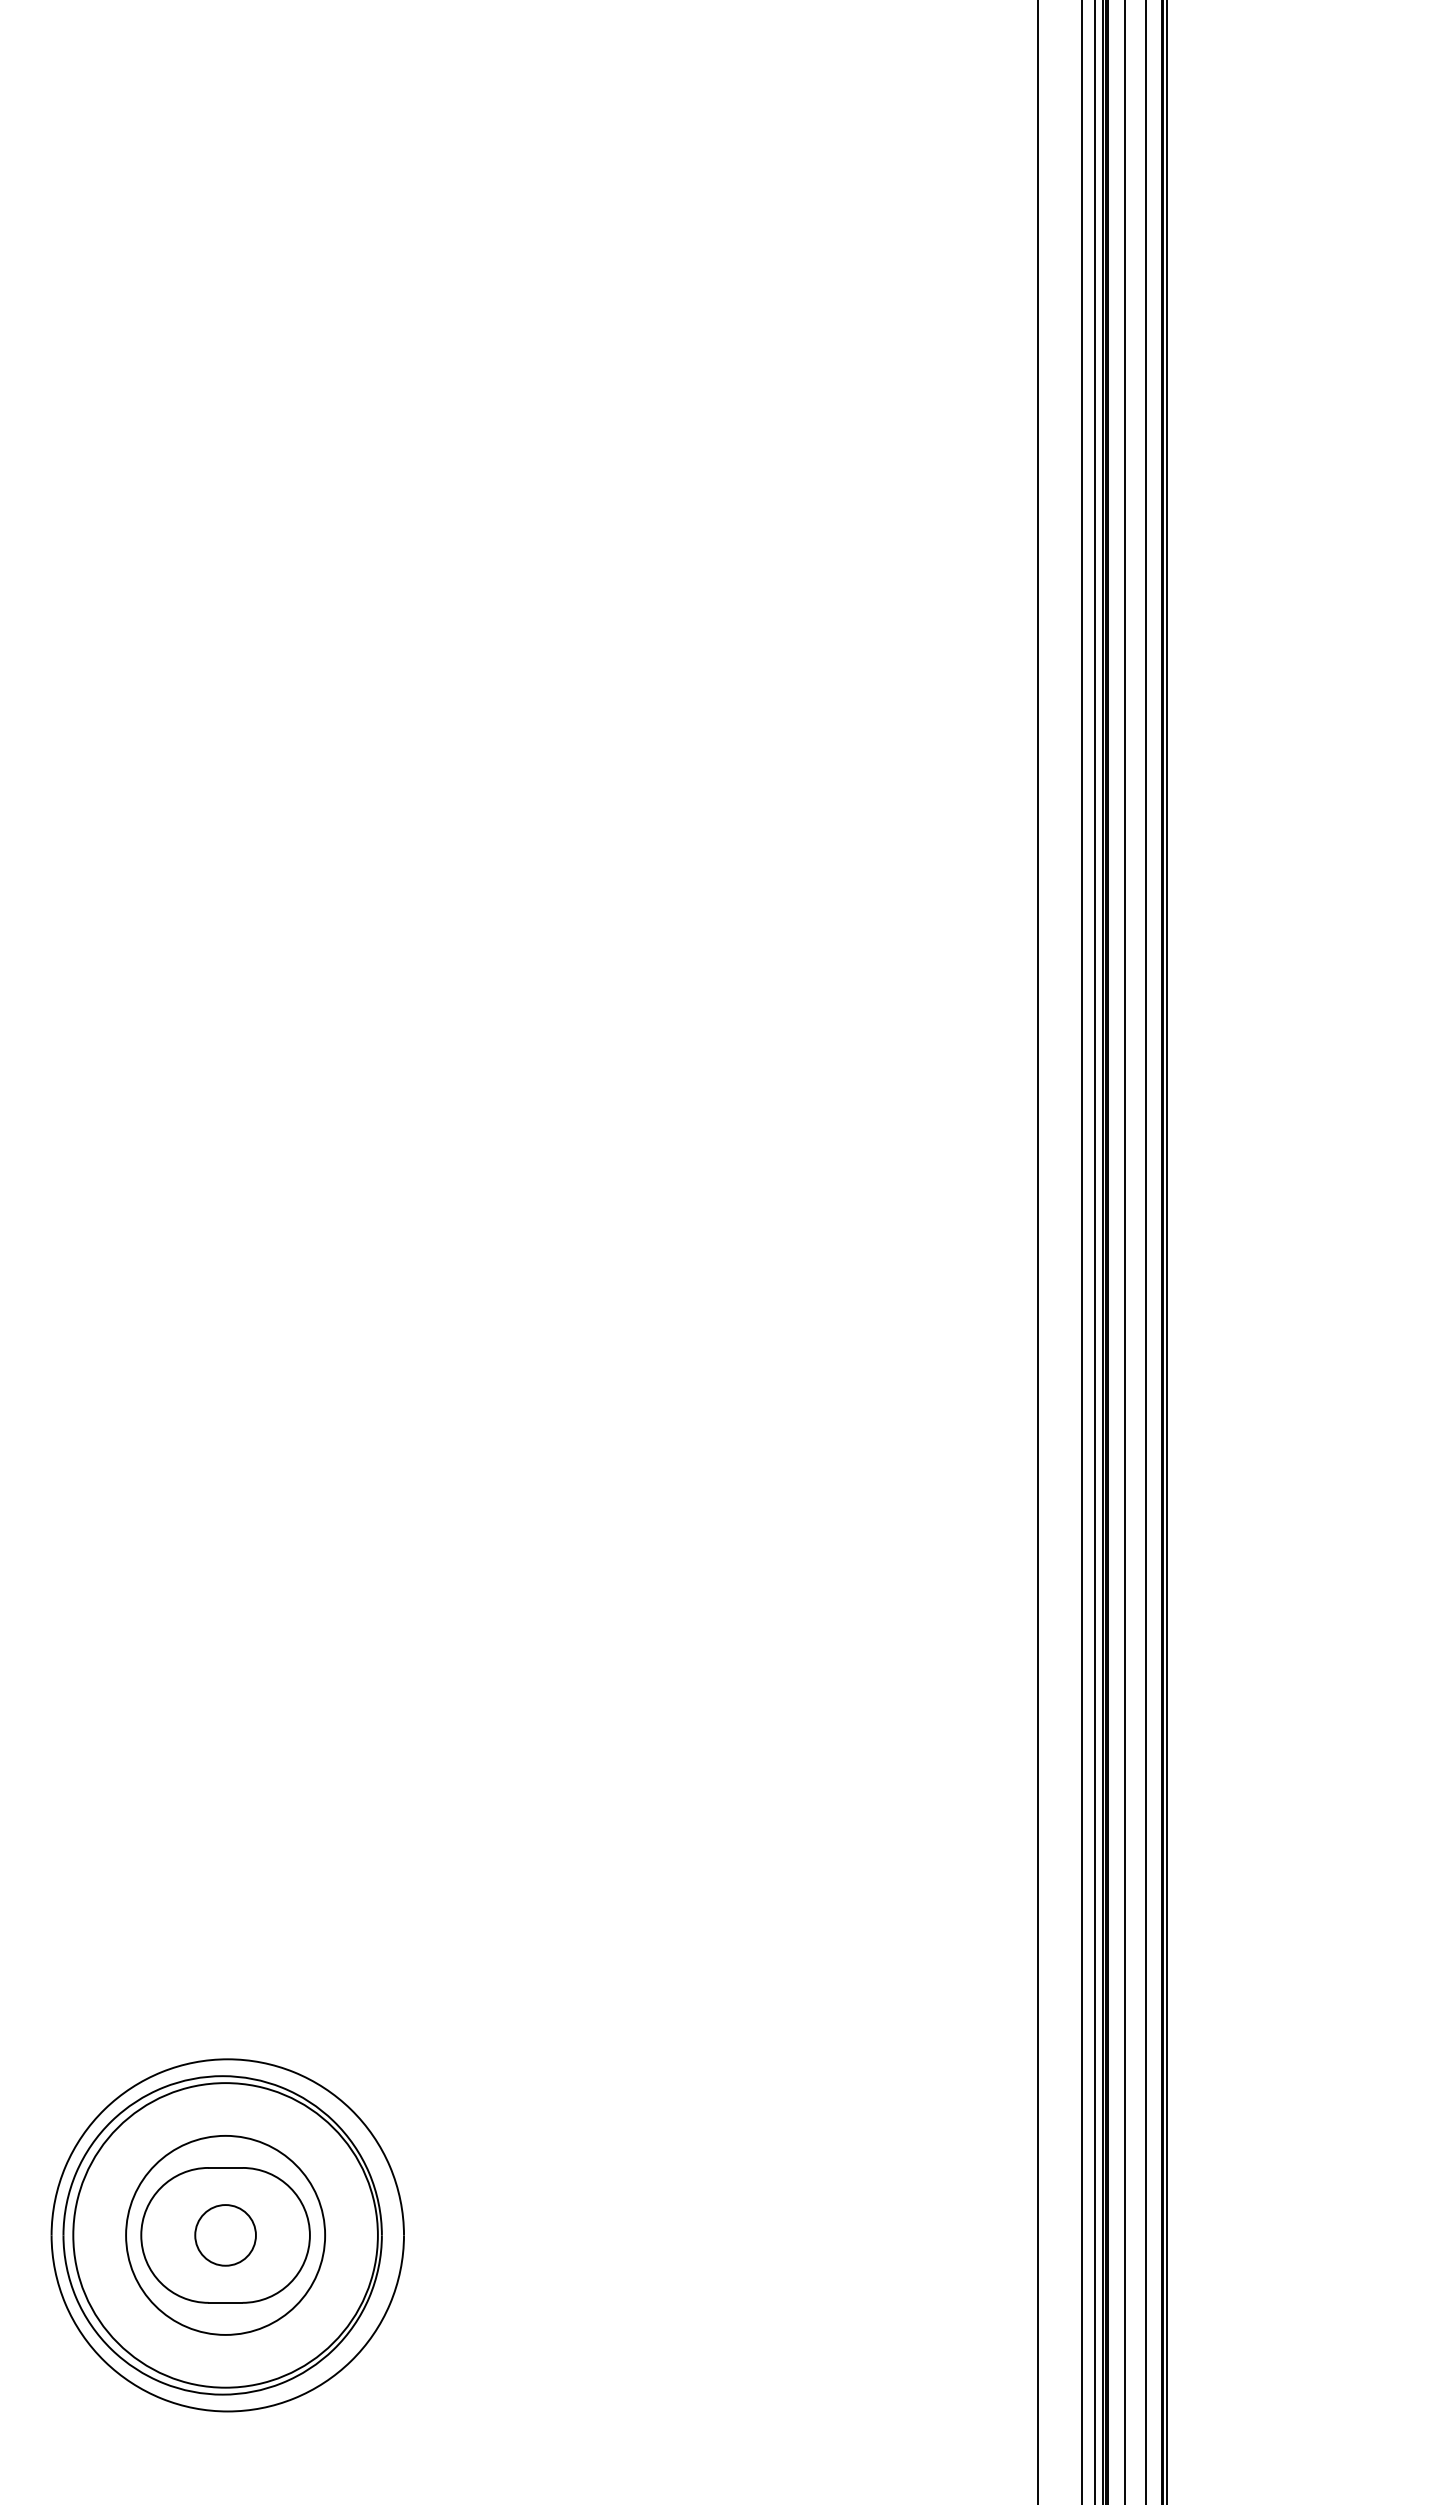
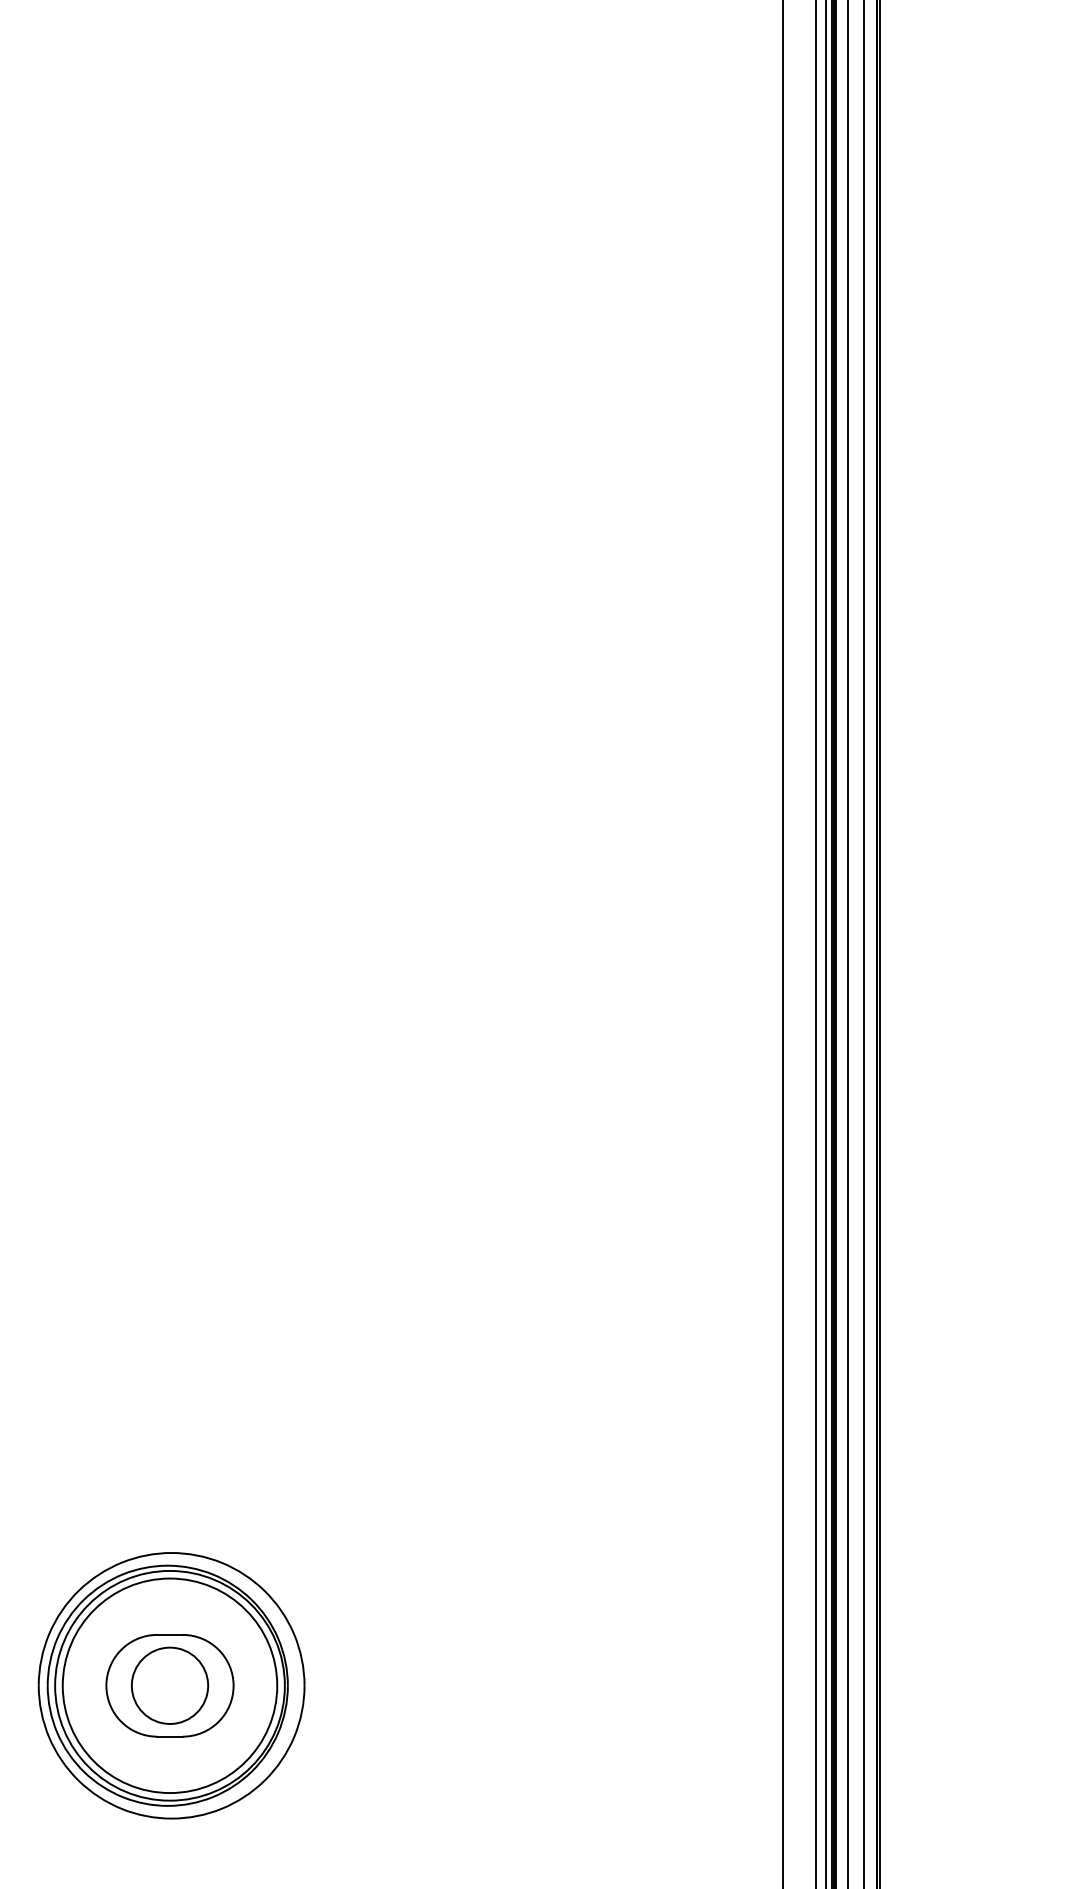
circle: (225, 2235) -> (169, 1685), size x1.43
circle: (225, 2235) -> (169, 1685), size x1.67

